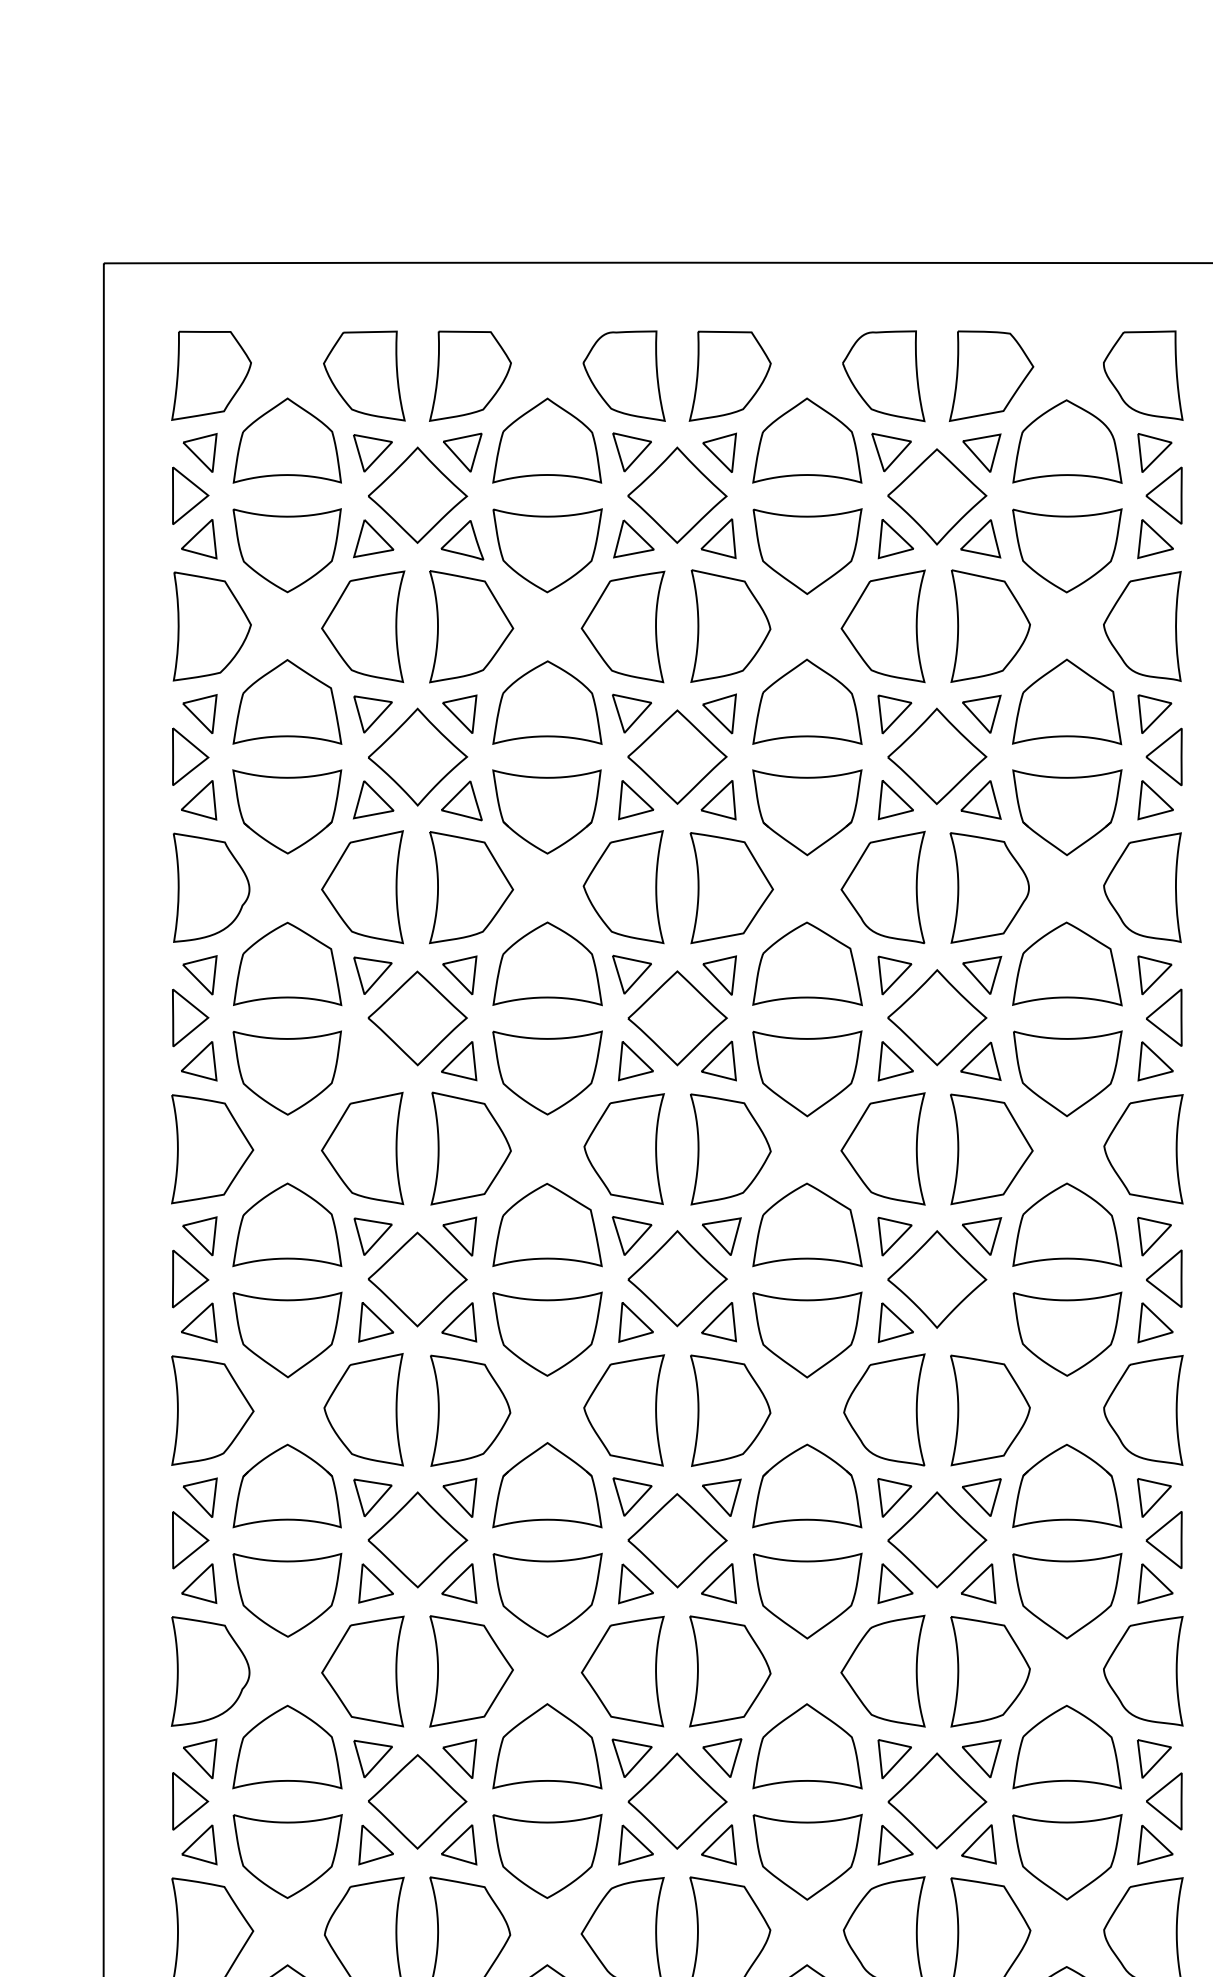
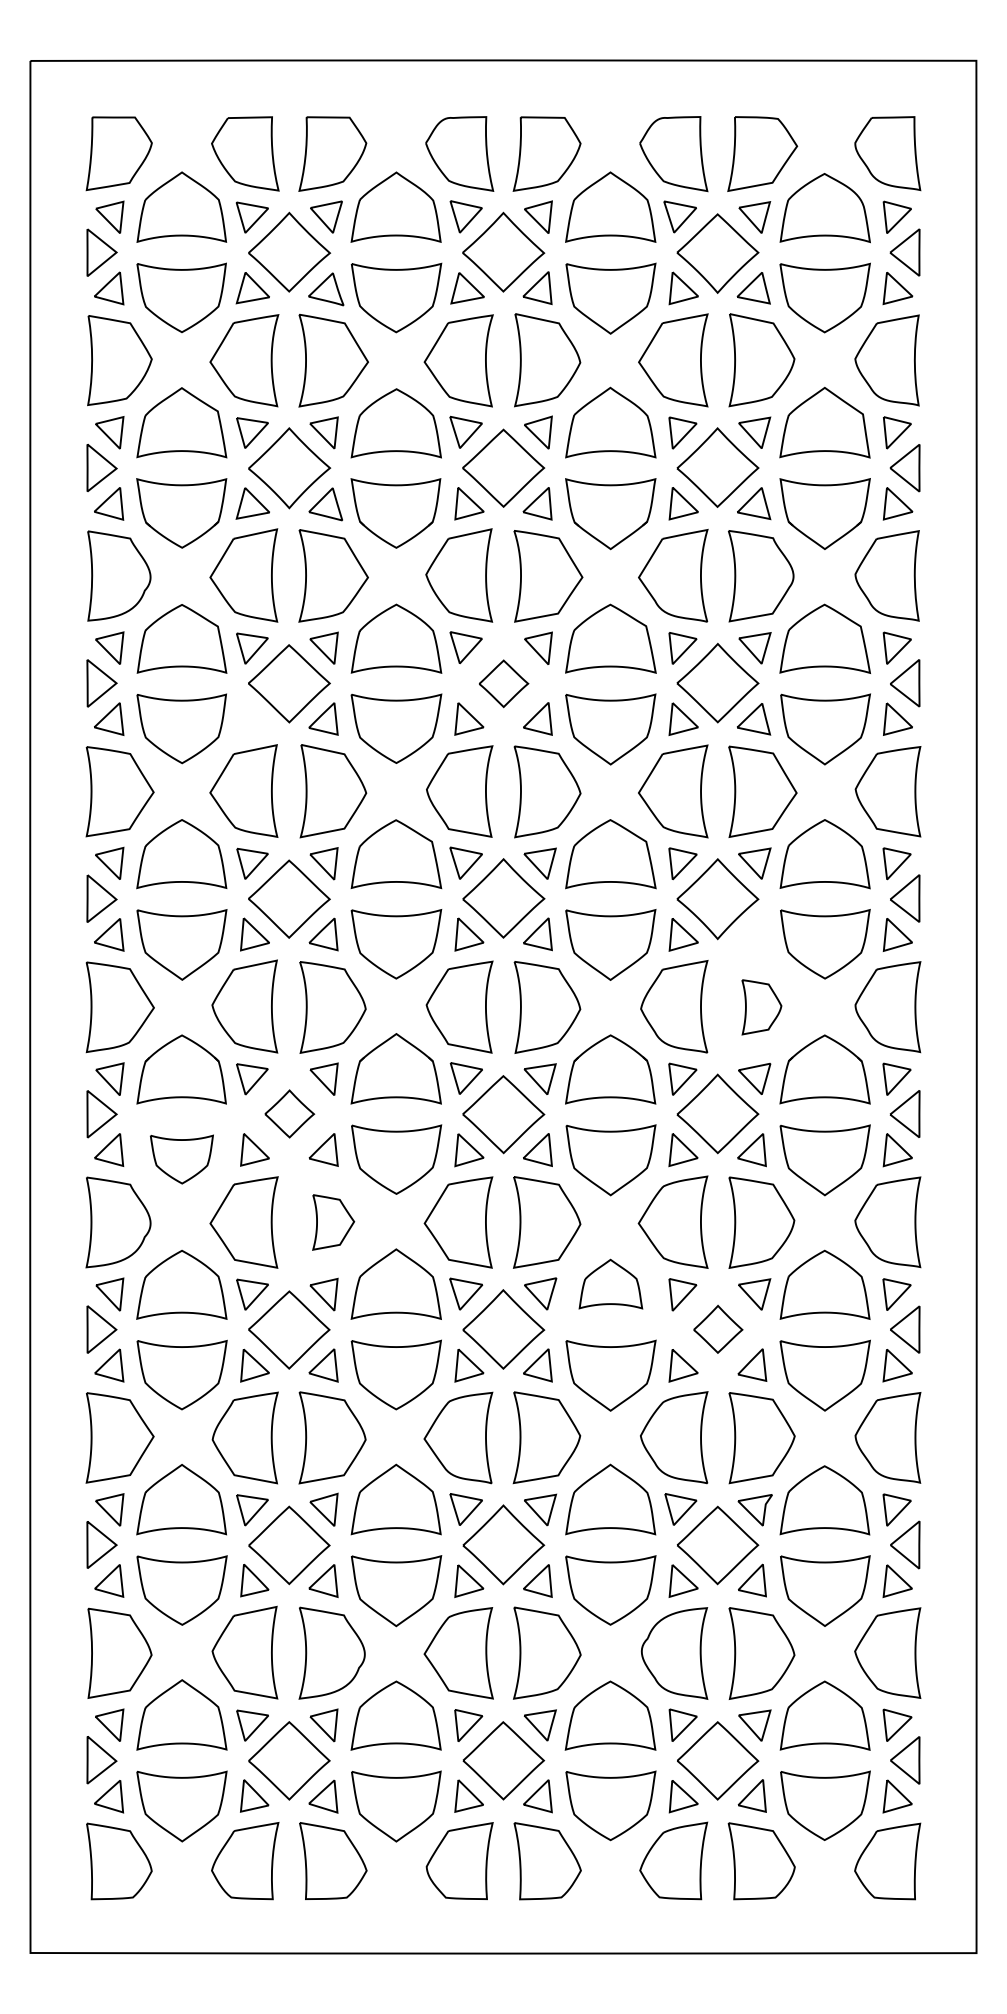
part: (677, 1018) -> (503, 683), size x0.6
part: (990, 1410) -> (761, 1007), size x0.6
part: (417, 1539) -> (289, 1113), size x0.6
part: (286, 1595) -> (181, 1159), size x0.7
part: (471, 1671) -> (333, 1222), size x0.6
part: (807, 1745) -> (610, 1283), size x0.7
part: (937, 1801) -> (718, 1329), size x0.6

